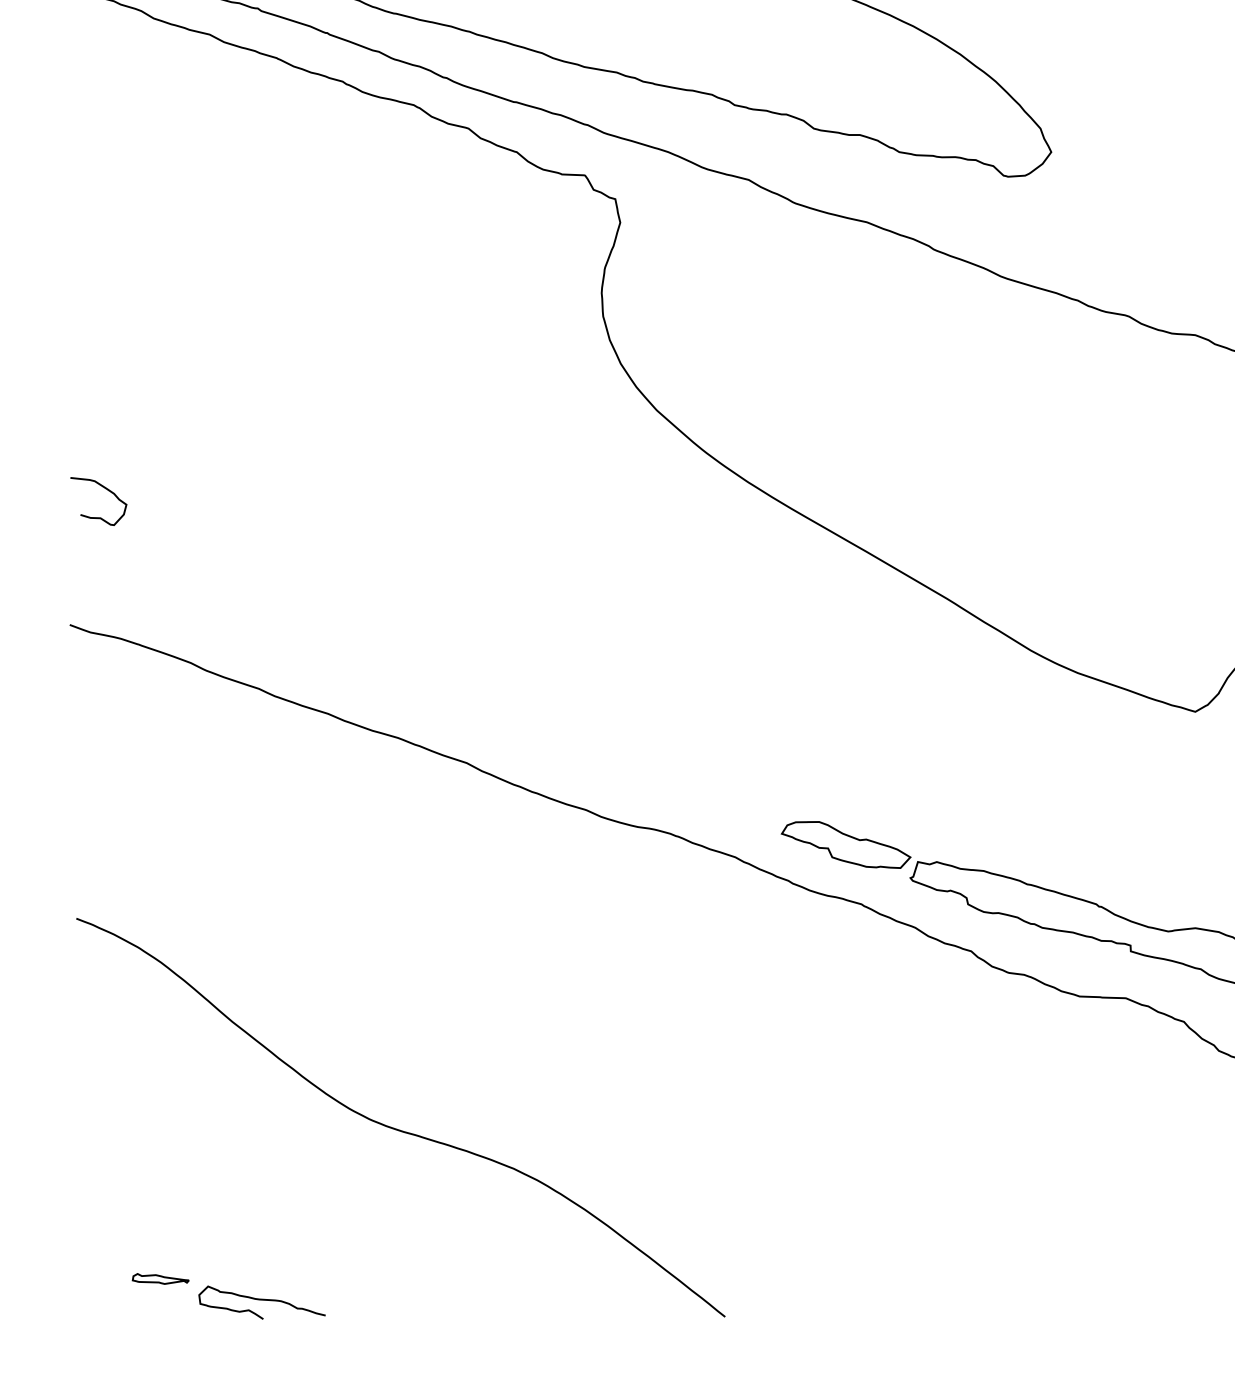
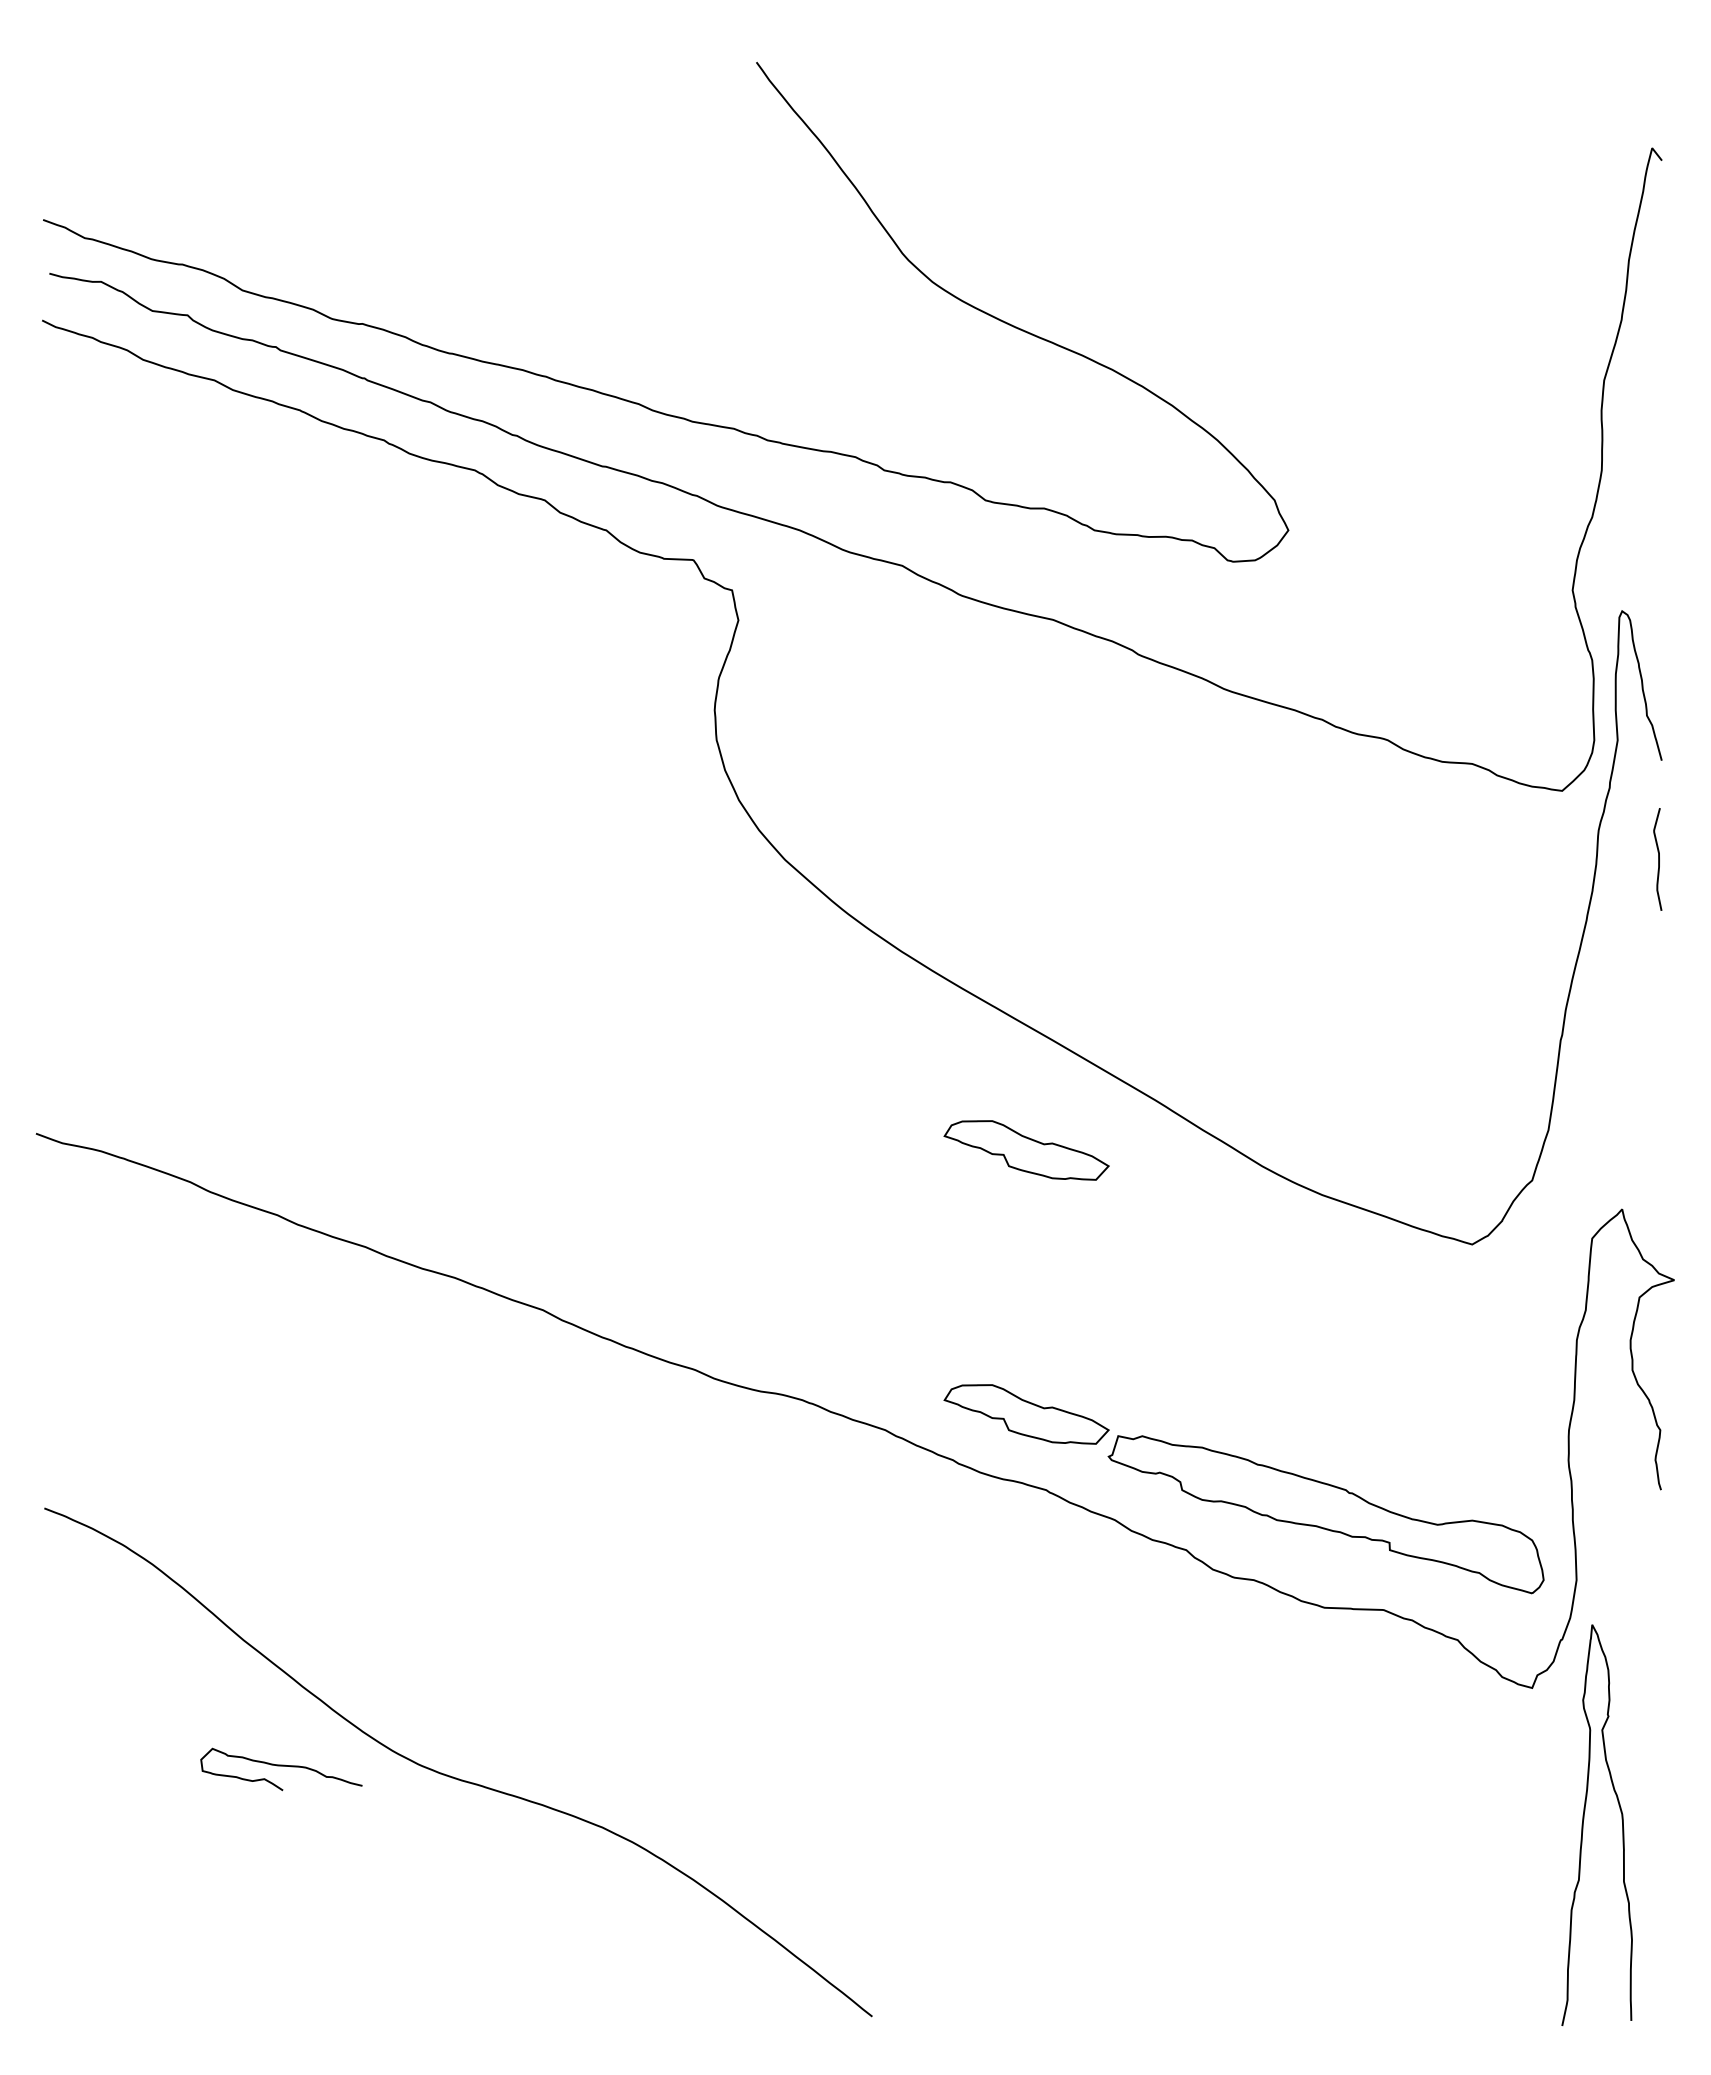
curve: (107, 490) -> (83, 961), removed
part: (846, 638) -> (1026, 1150), added
part: (160, 1278) -> (151, 1967), removed
curve: (262, 1300) -> (281, 1766), moved

